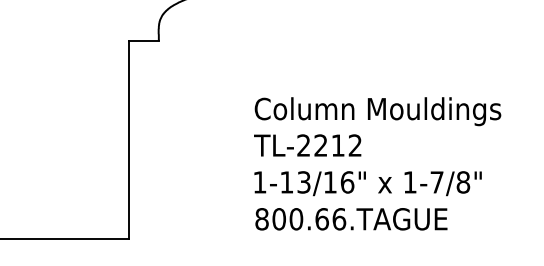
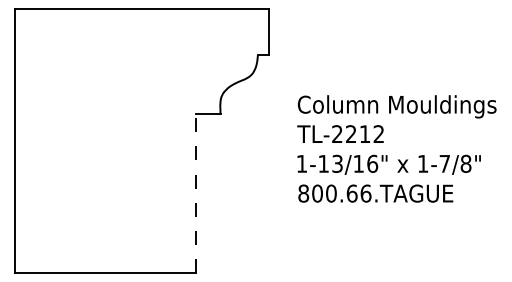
line: (129, 139) -> (196, 193), solid -> dashed
text: (377, 163) -> (396, 148), moved

